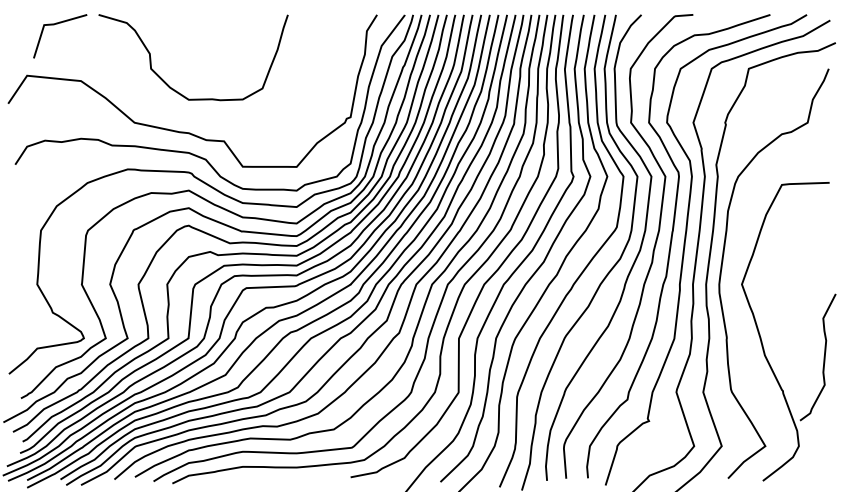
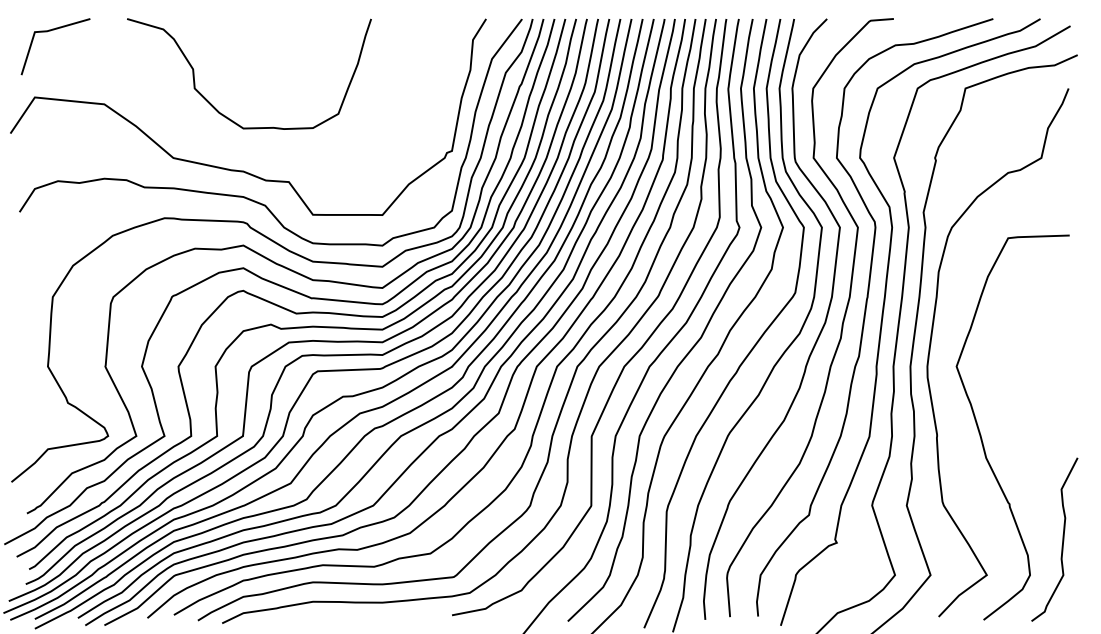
line: (56, 24) -> (50, 31), moved
curve: (824, 357) -> (1062, 539), moved

